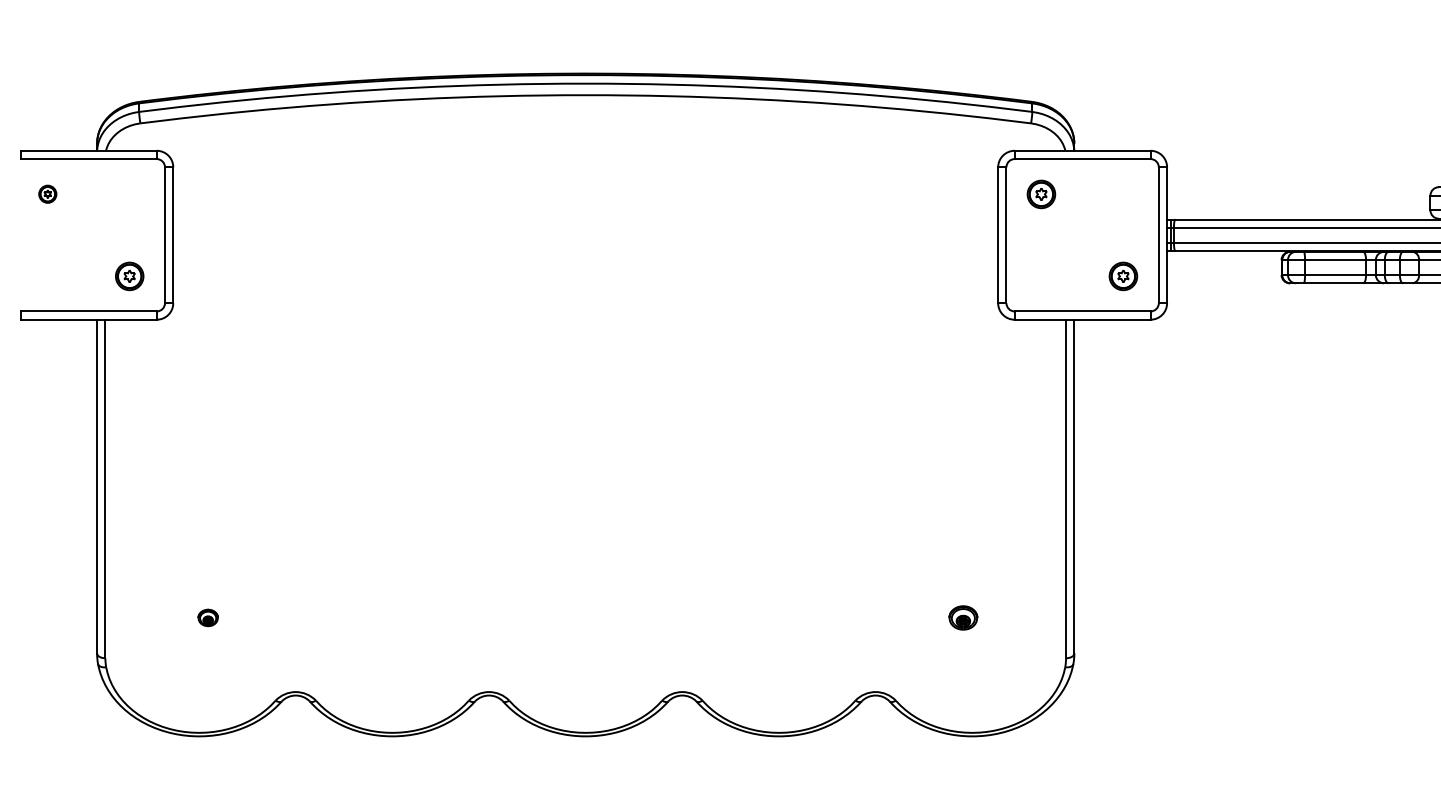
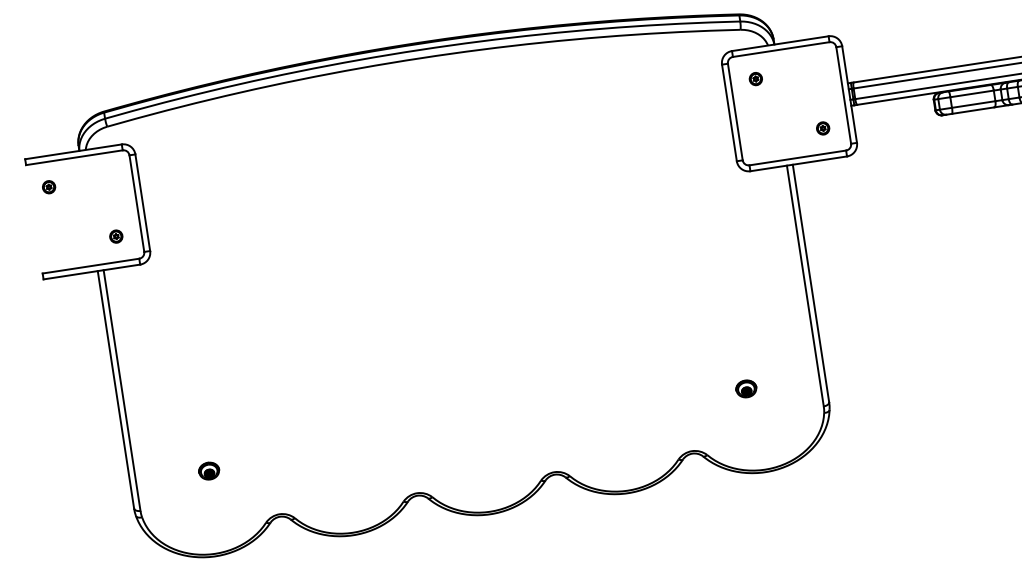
part: (1041, 193) -> (755, 78), size x0.62
part: (129, 275) -> (116, 236), size x0.62
part: (1123, 275) -> (822, 127), size x0.62
part: (208, 617) -> (209, 470), size x1.43

